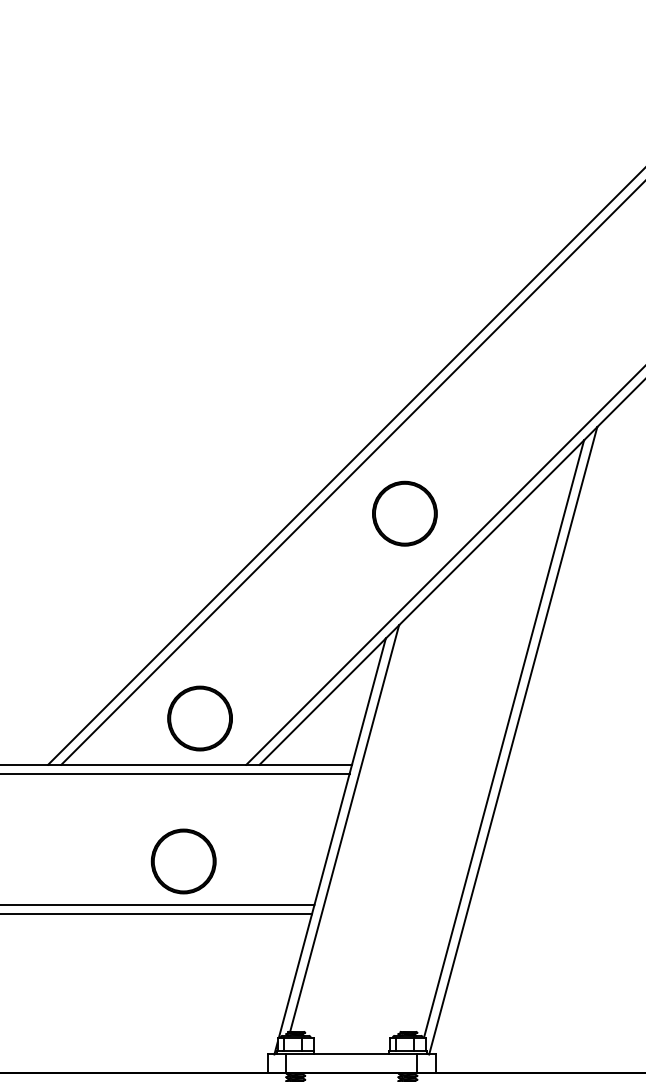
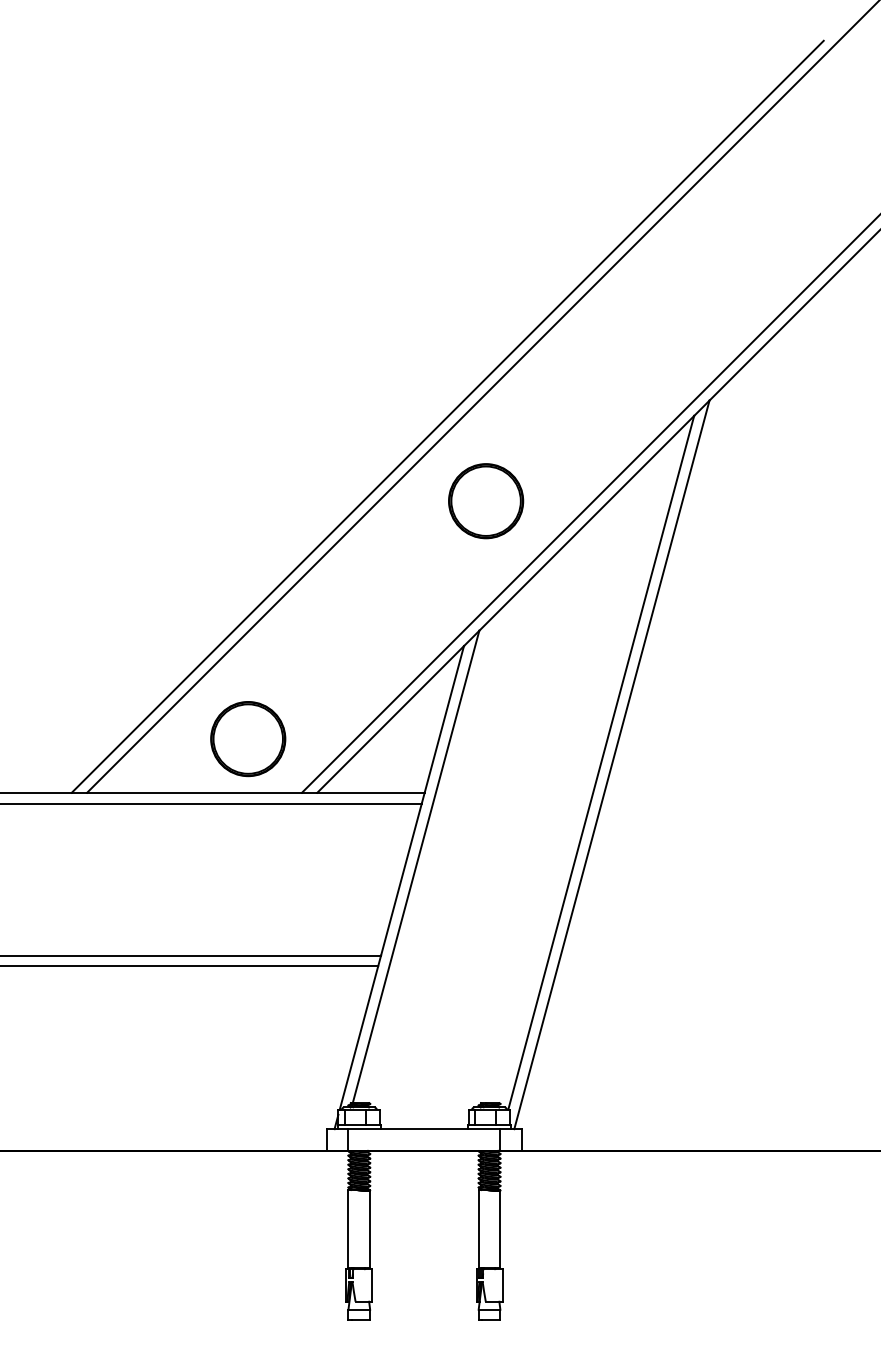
part: (183, 861) -> (229, 905), removed

